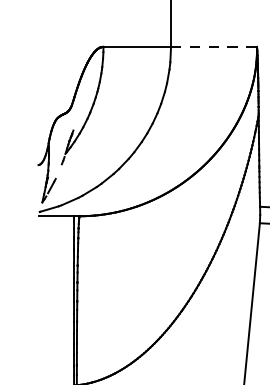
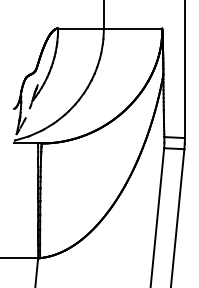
line: (214, 46) -> (133, 28), dashed -> solid

